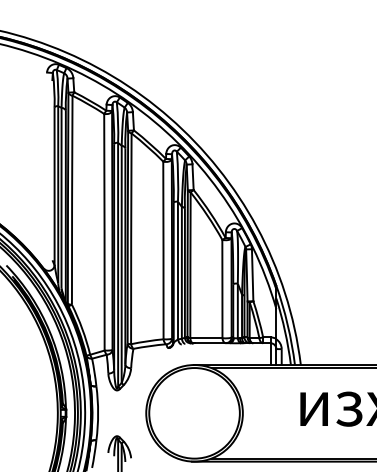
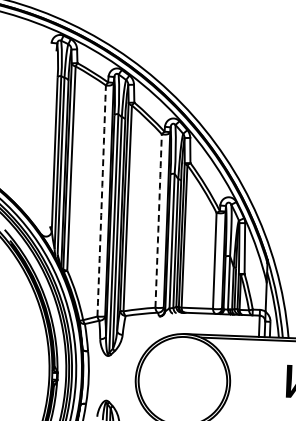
arc: (104, 232) -> (101, 201), solid -> dashed
arc: (163, 250) -> (158, 221), solid -> dashed

